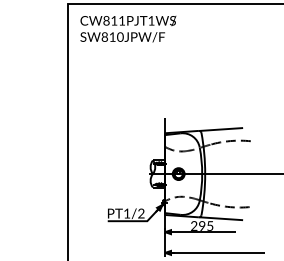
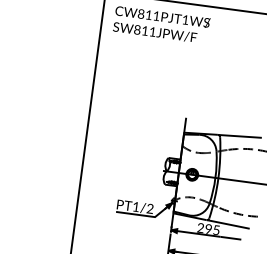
text: (120, 36) -> (152, 31), SW810JPW/F -> SW811JPW/F

